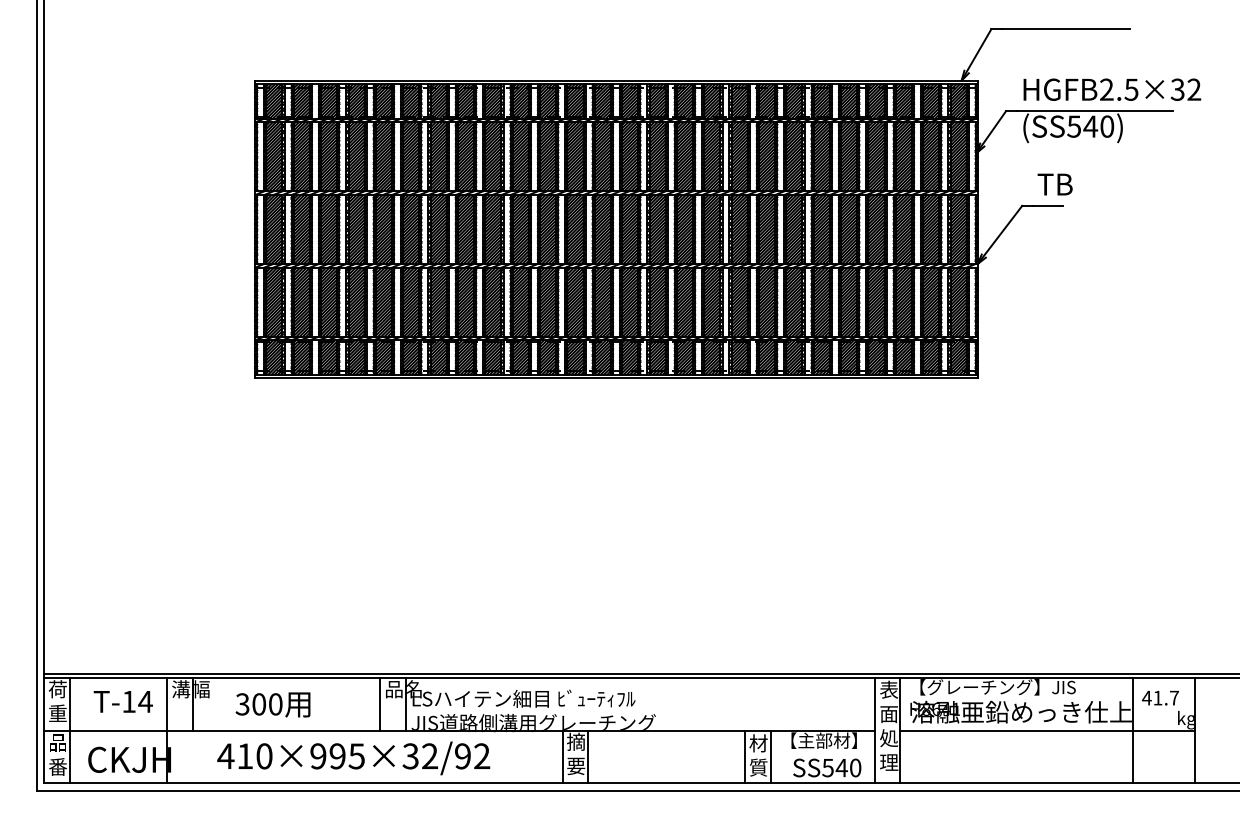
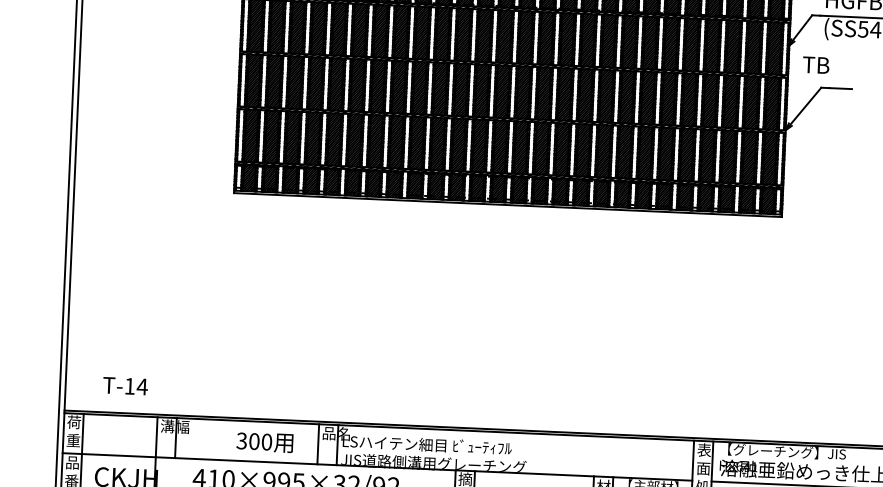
text: (1054, 184) -> (815, 65), moved
text: (122, 701) -> (124, 385), moved
text: (272, 704) -> (264, 442), moved

